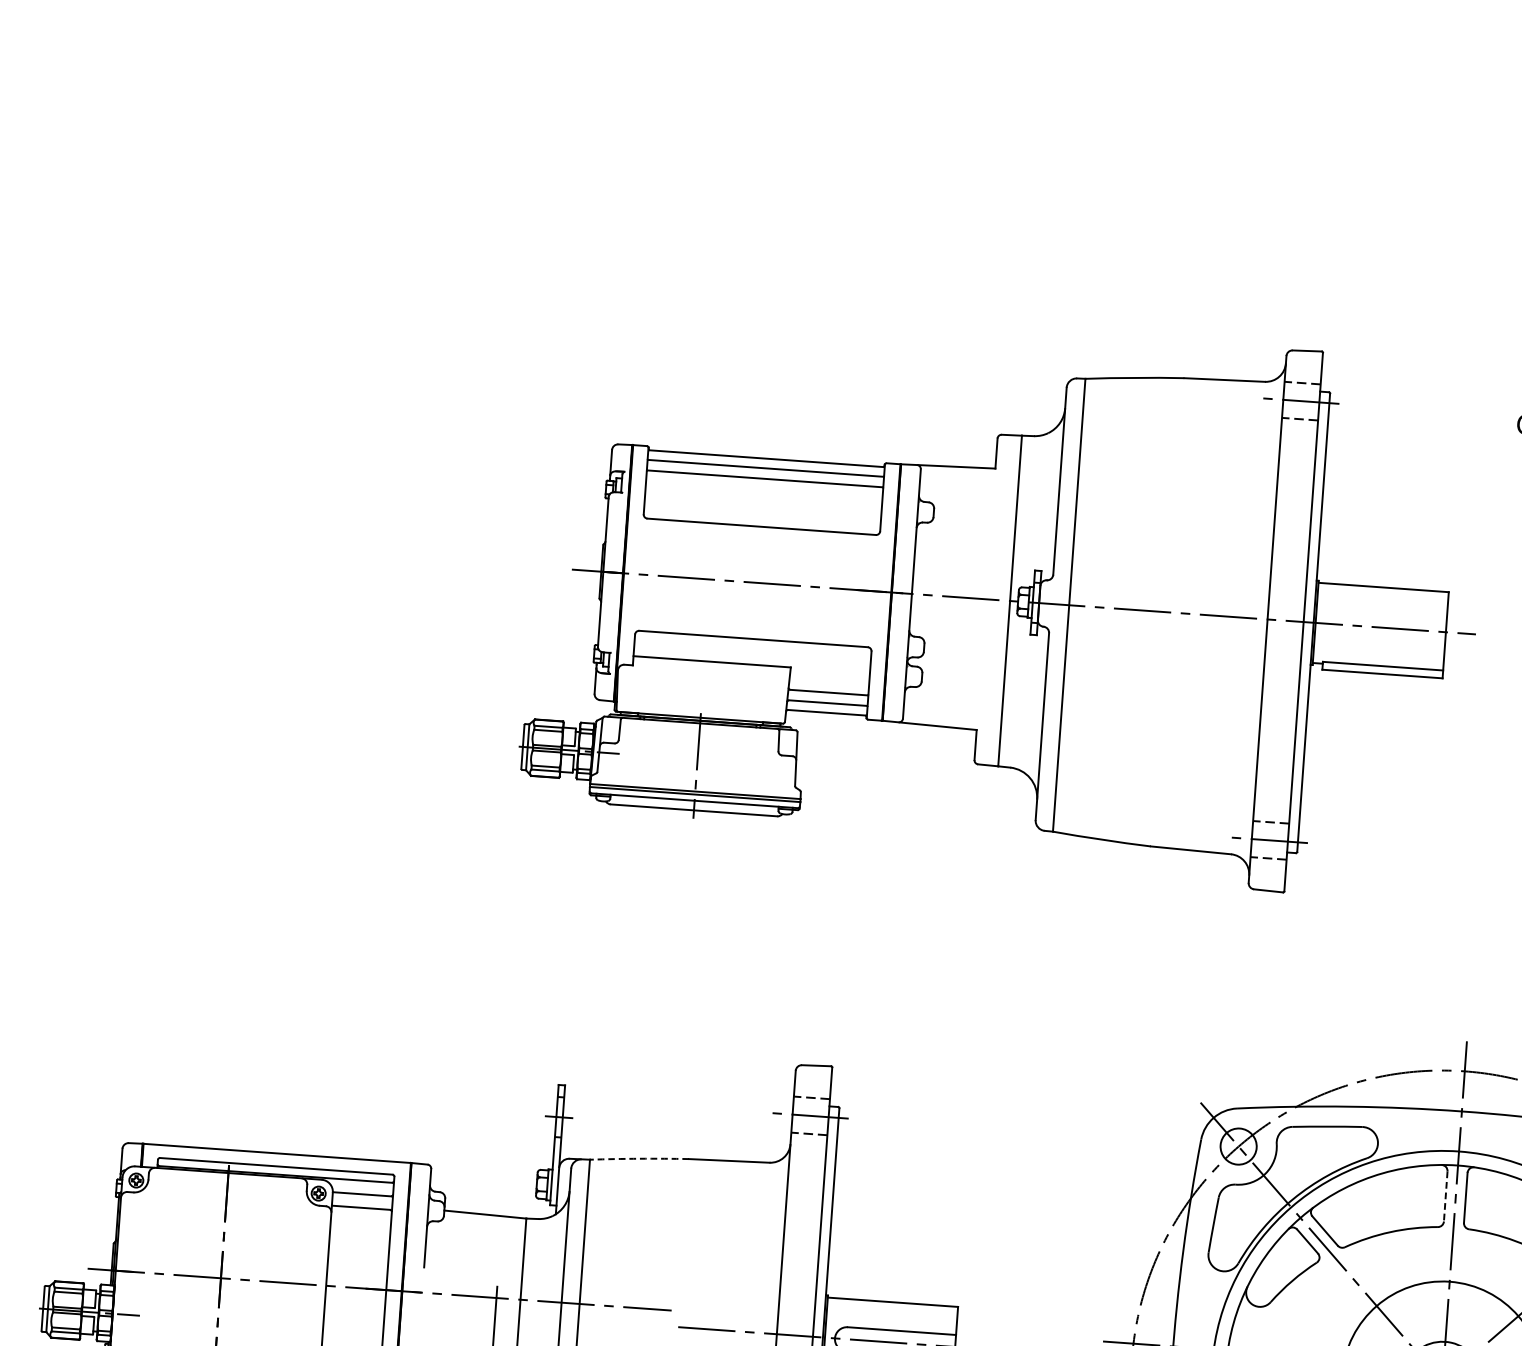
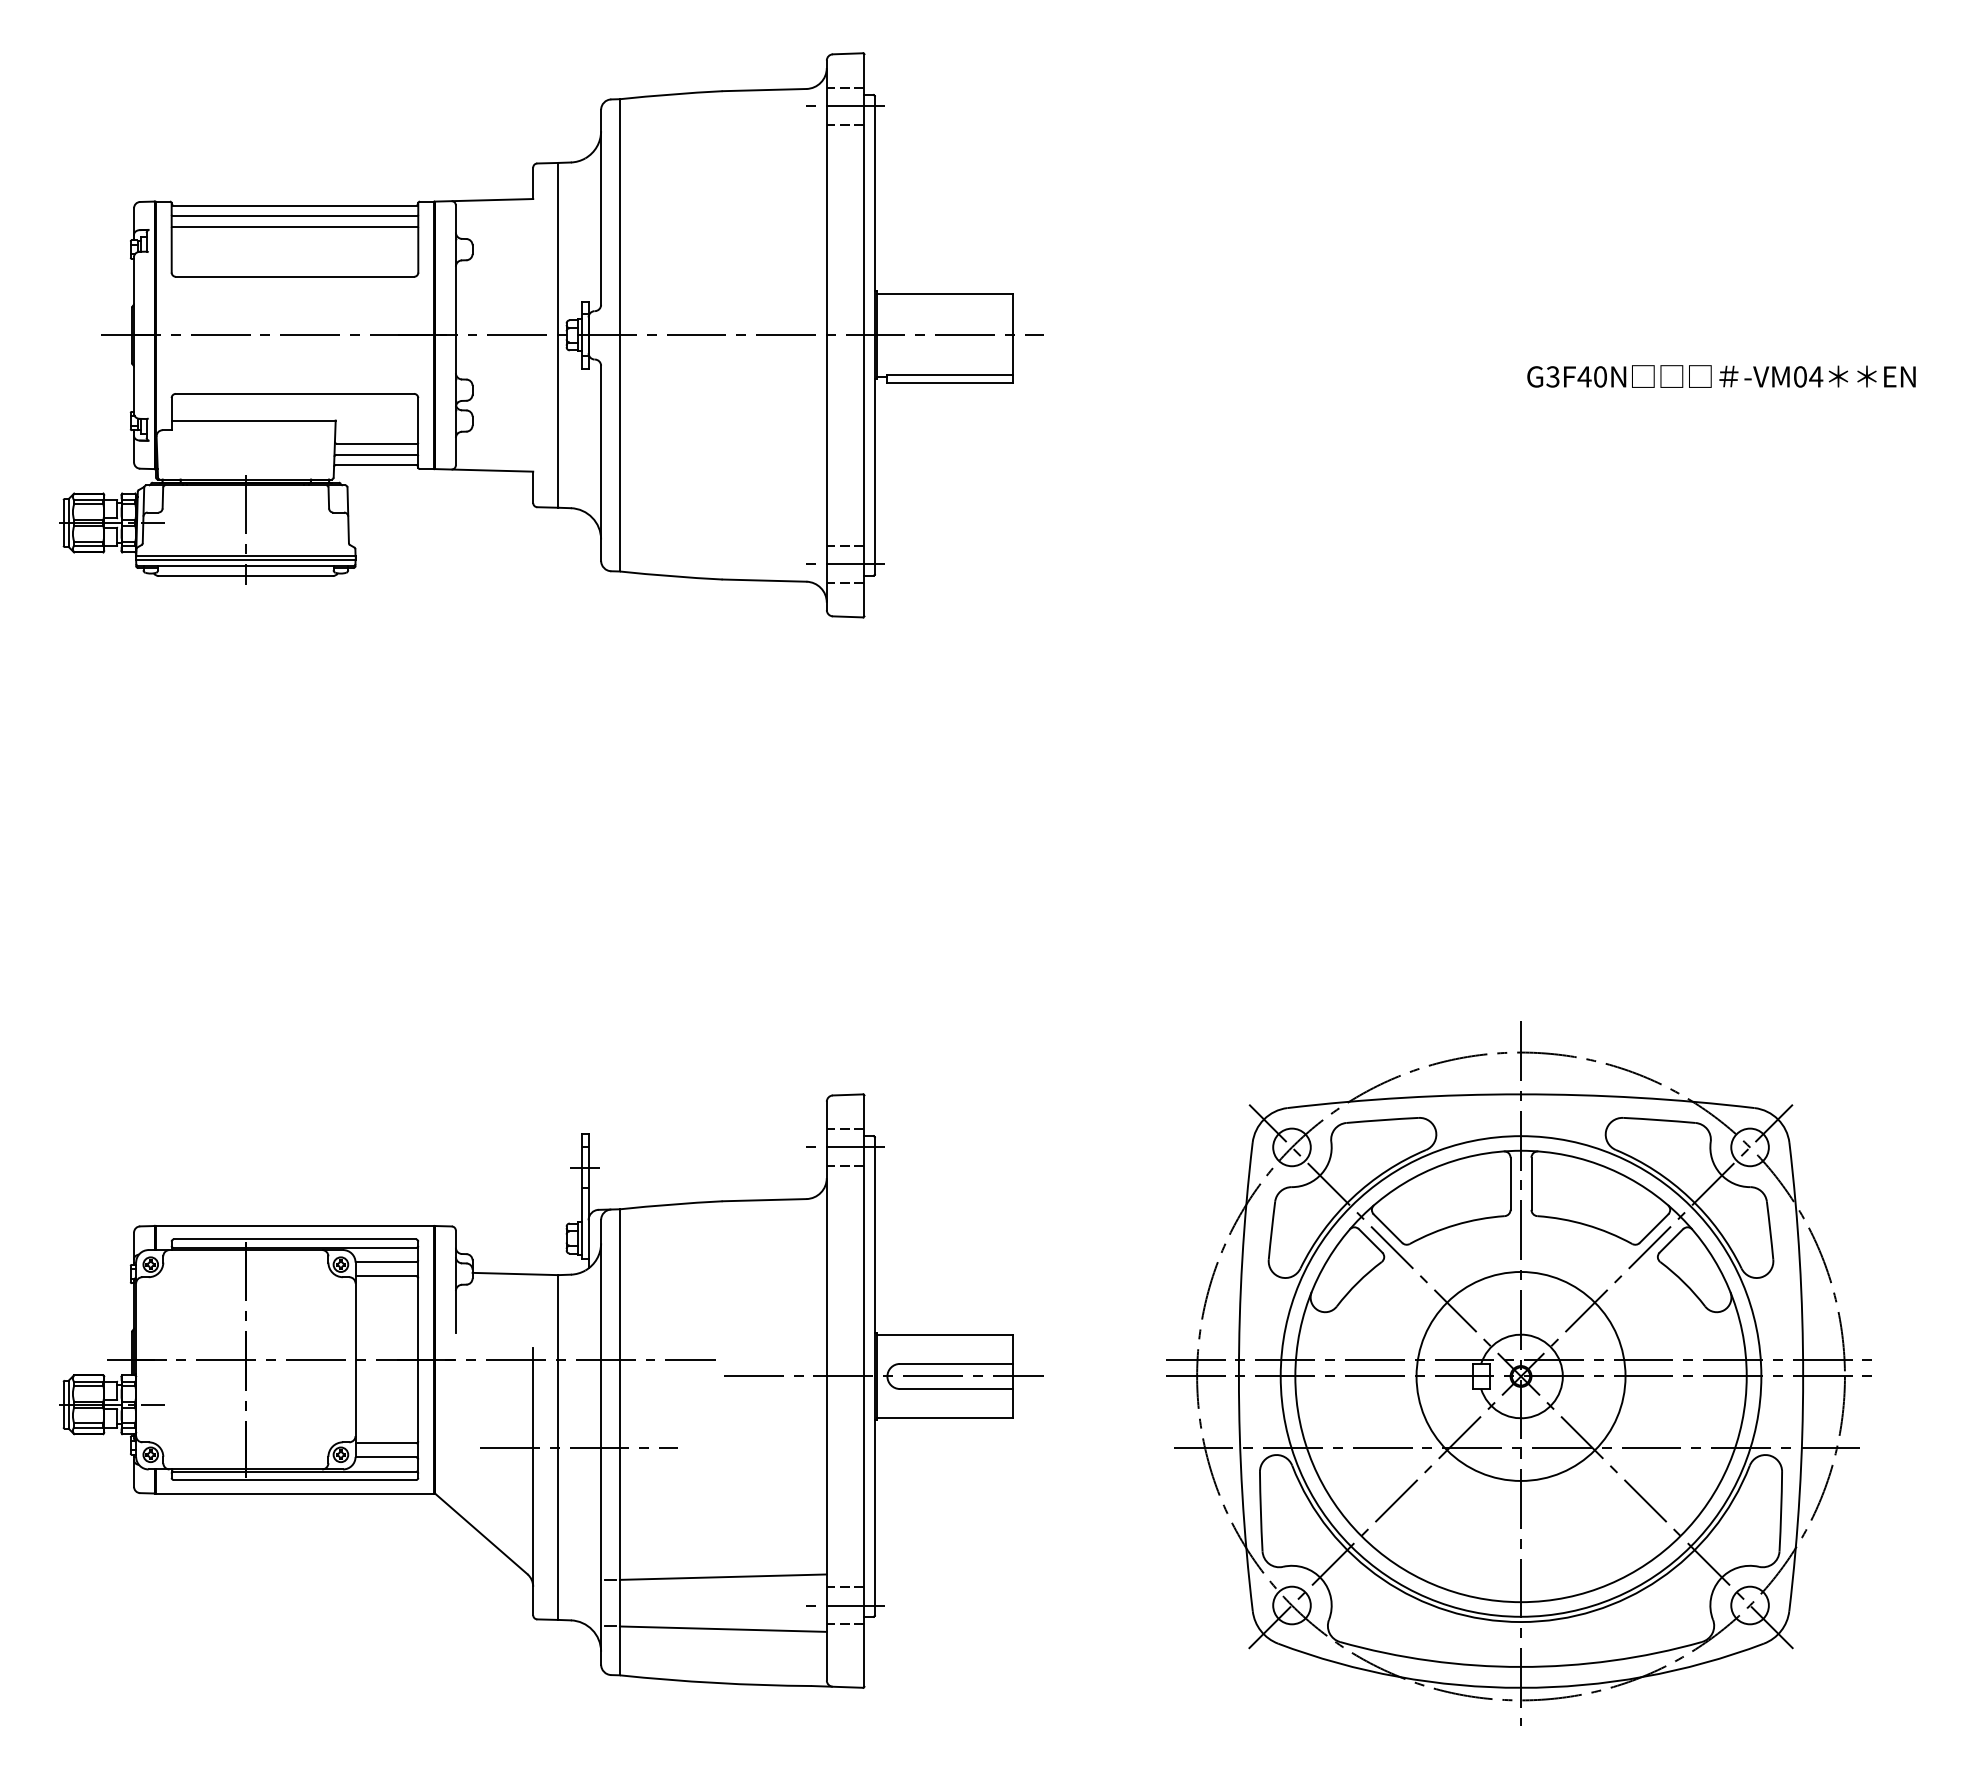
part: (1003, 600) -> (551, 335), moved
arc: (639, 1158) -> (671, 1204), dashed -> solid
line: (1445, 1197) -> (1510, 1184), dashed -> solid

